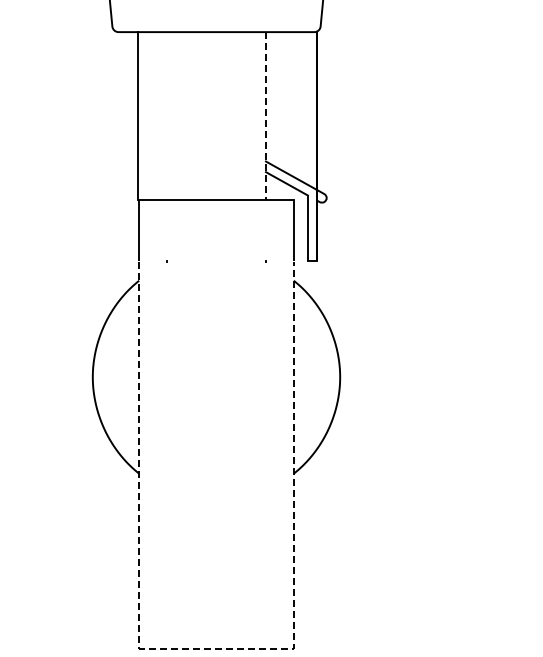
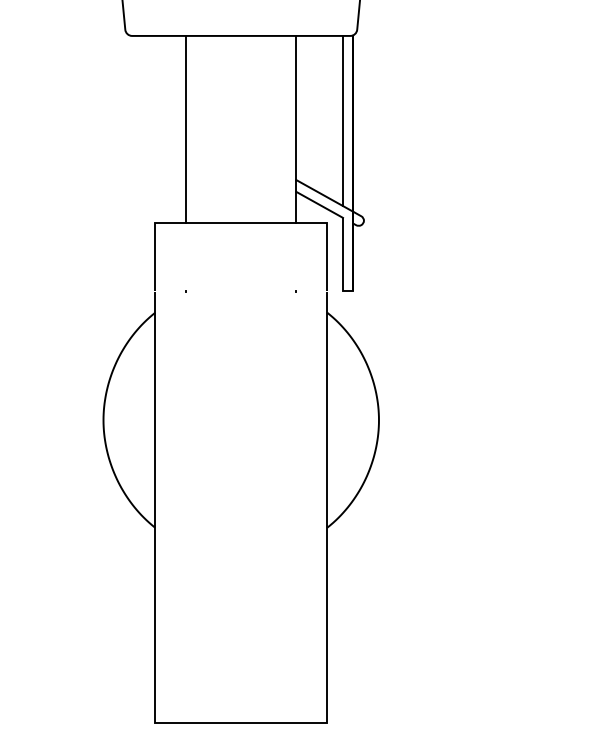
line: (307, 108) -> (342, 121), added
line: (138, 115) -> (186, 128), moved
line: (265, 115) -> (295, 128), dashed -> solid
line: (216, 648) -> (241, 722), dashed -> solid

